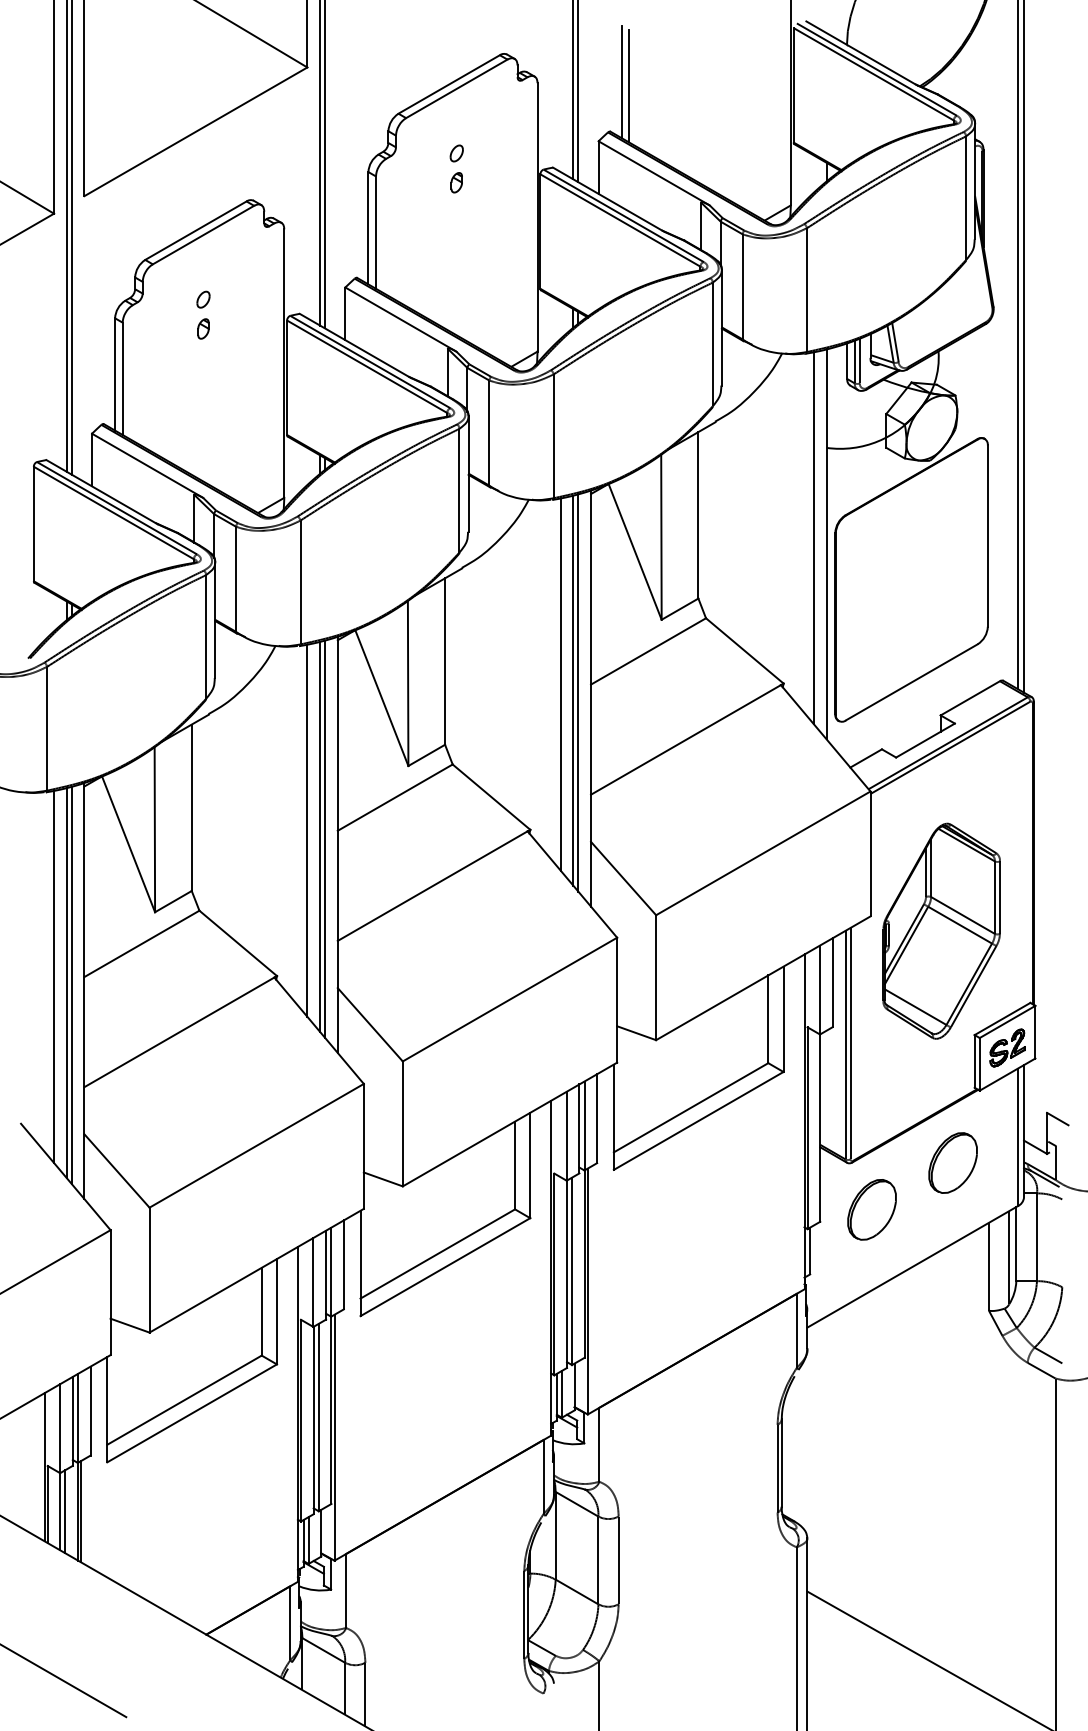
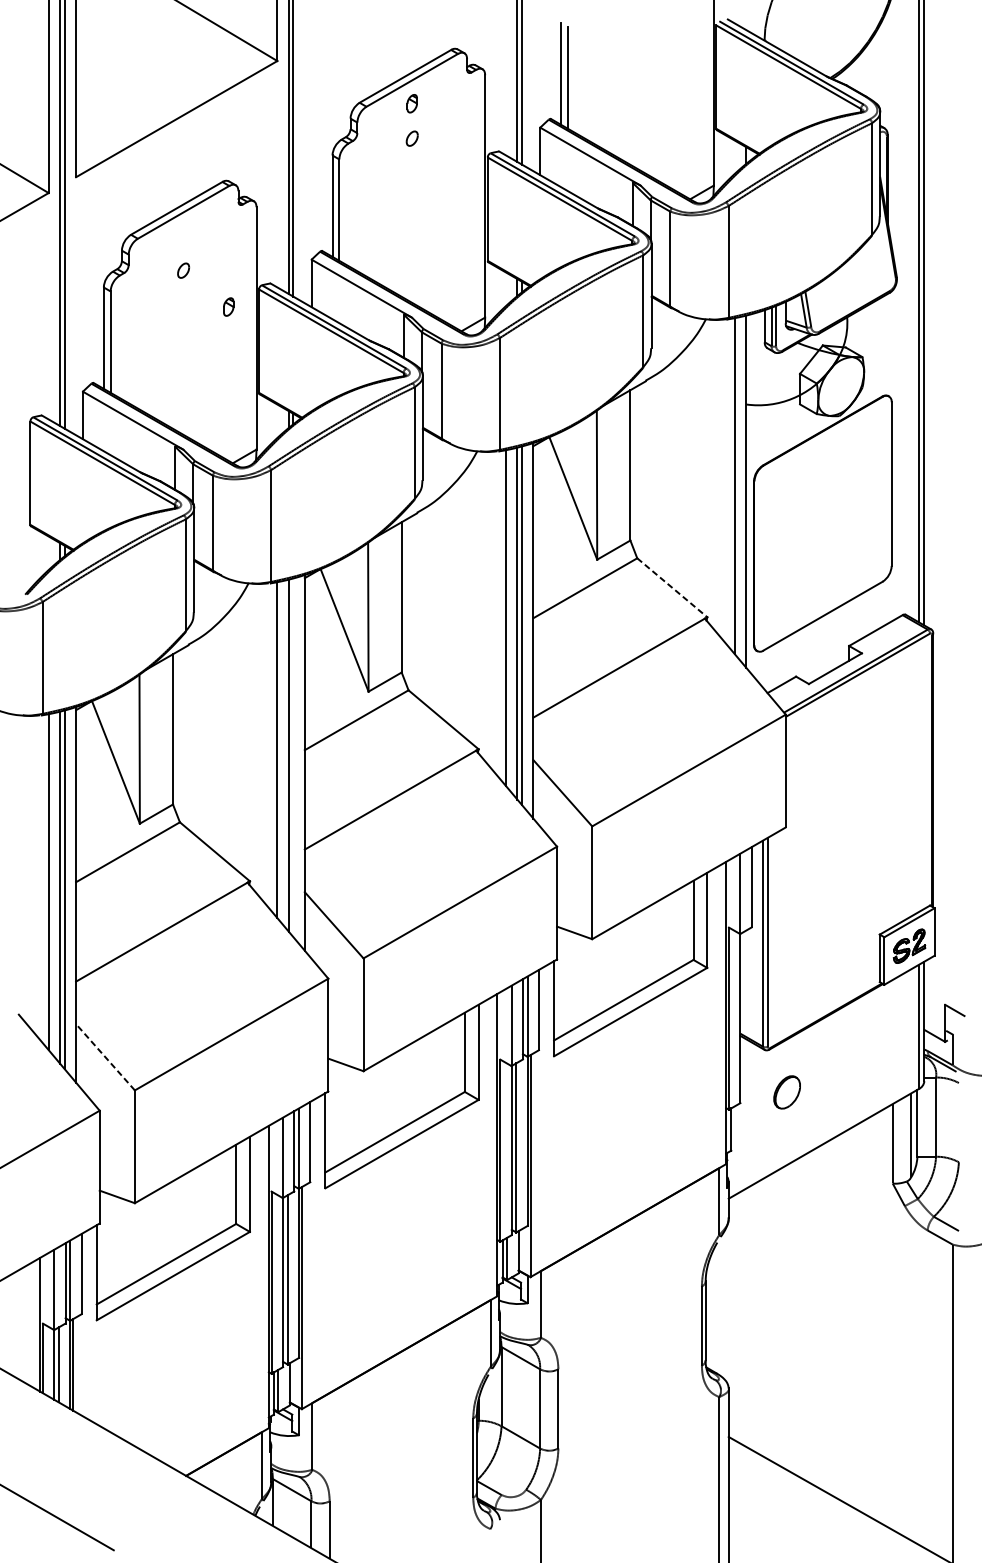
part: (456, 182) -> (412, 103), moved
part: (203, 328) -> (228, 306), moved
line: (744, 650) -> (672, 587), solid -> dashed
line: (325, 838) -> (293, 757), removed
part: (941, 930) -> (849, 840), removed
part: (952, 1162) -> (859, 1049), removed
line: (116, 1170) -> (105, 1056), solid -> dashed
part: (871, 1209) -> (786, 1092), size x0.6

